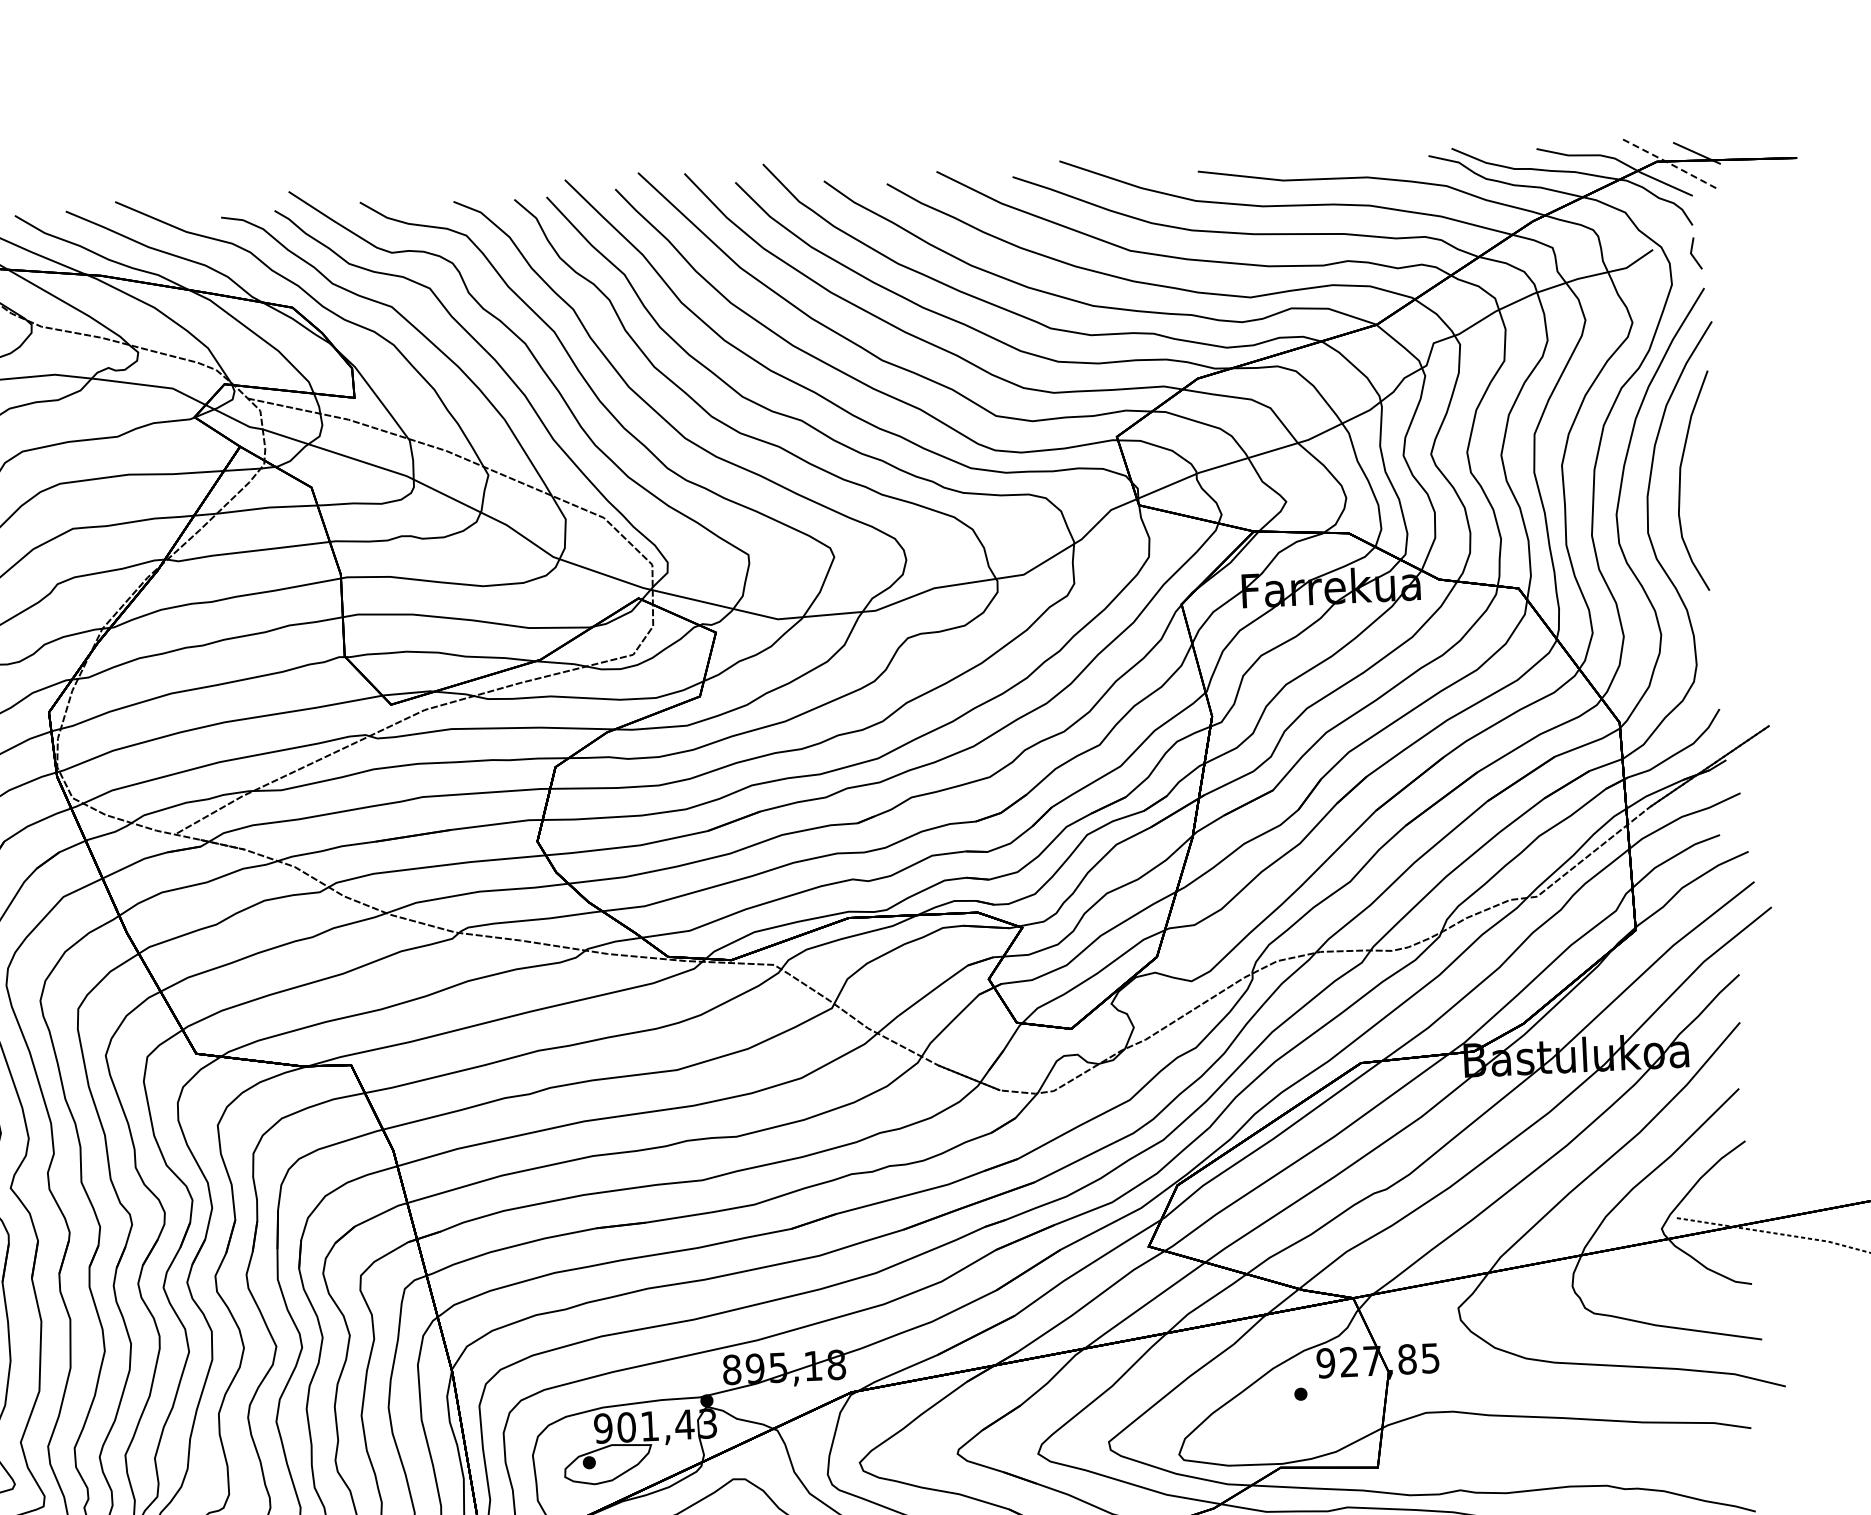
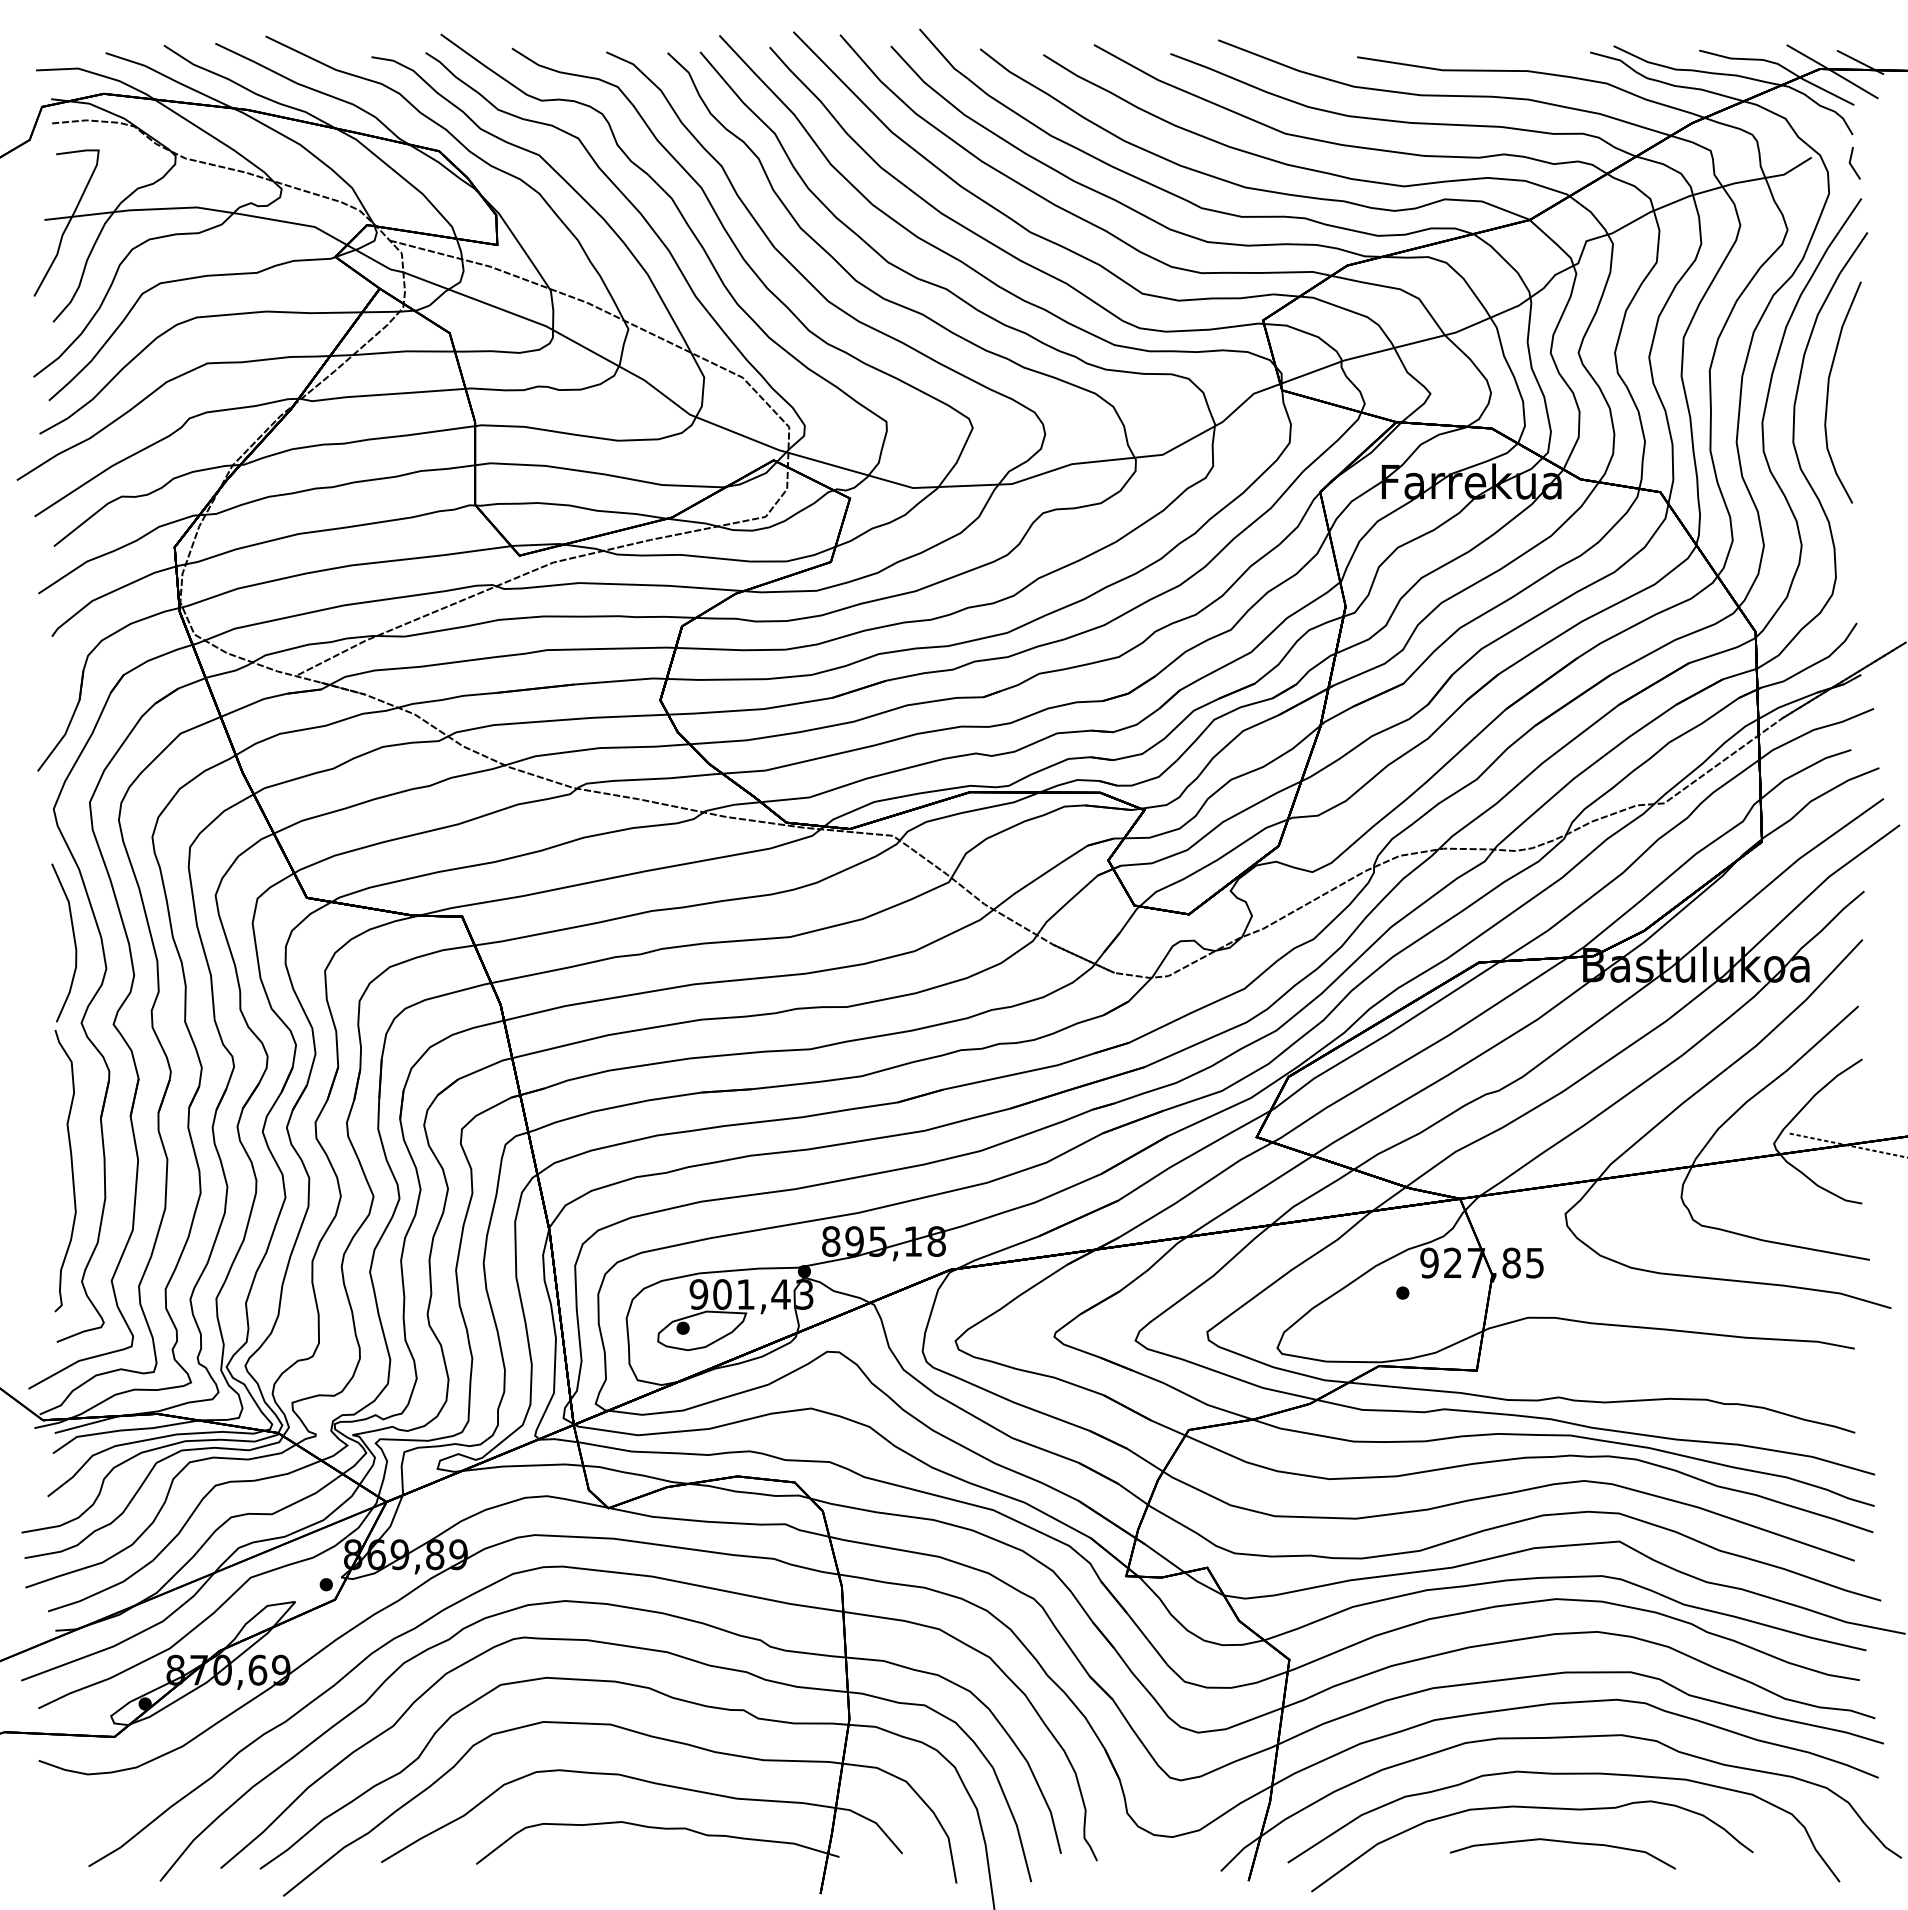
line: (1669, 163) -> (1832, 71), dashed -> solid

